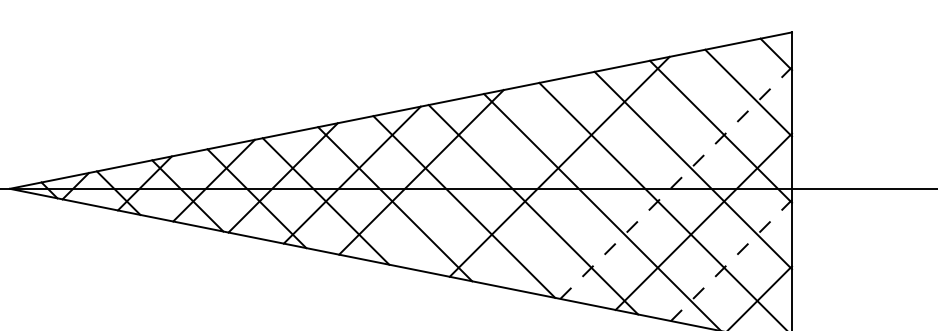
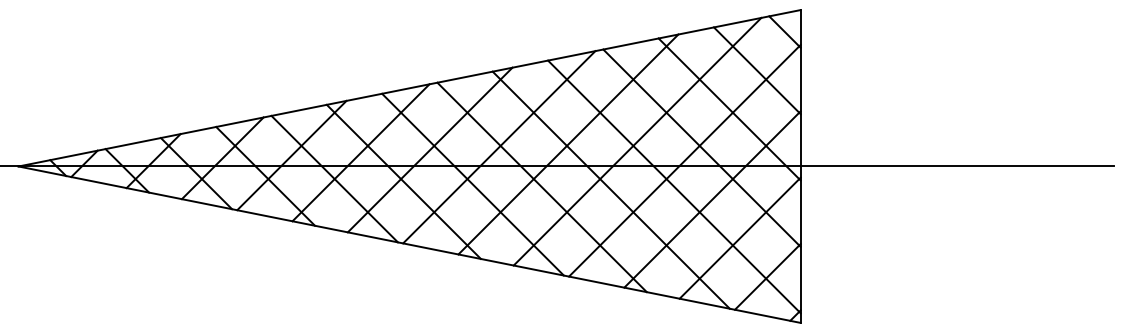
line: (628, 163) -> (637, 141), added
line: (490, 169) -> (499, 147), added
line: (675, 182) -> (684, 160), dashed -> solid
line: (731, 260) -> (740, 238), dashed -> solid

